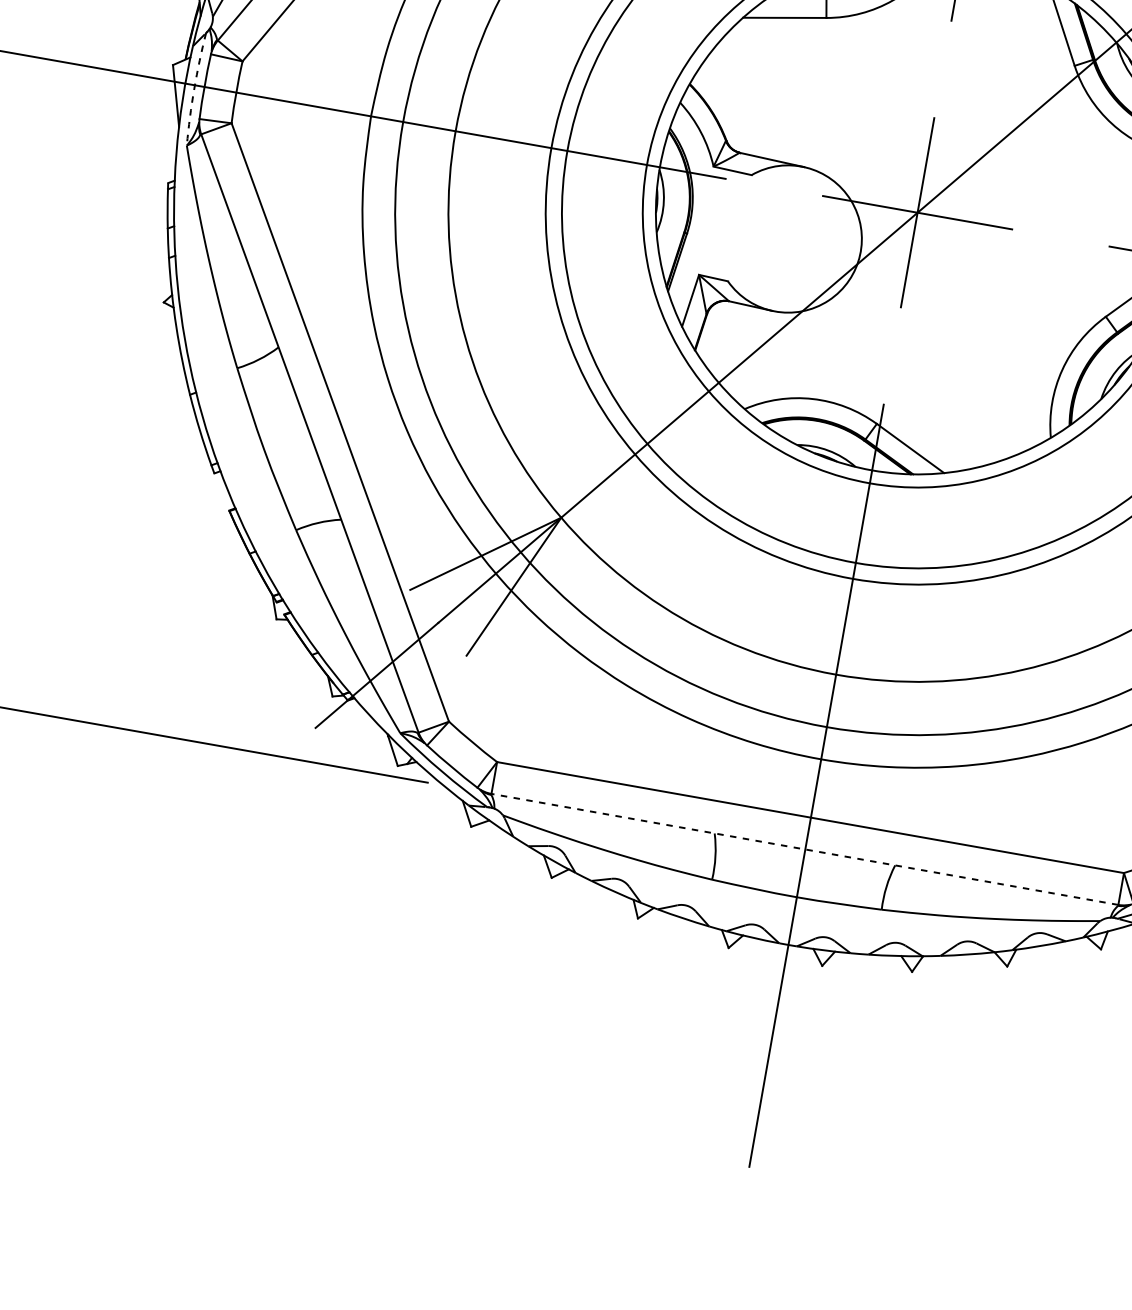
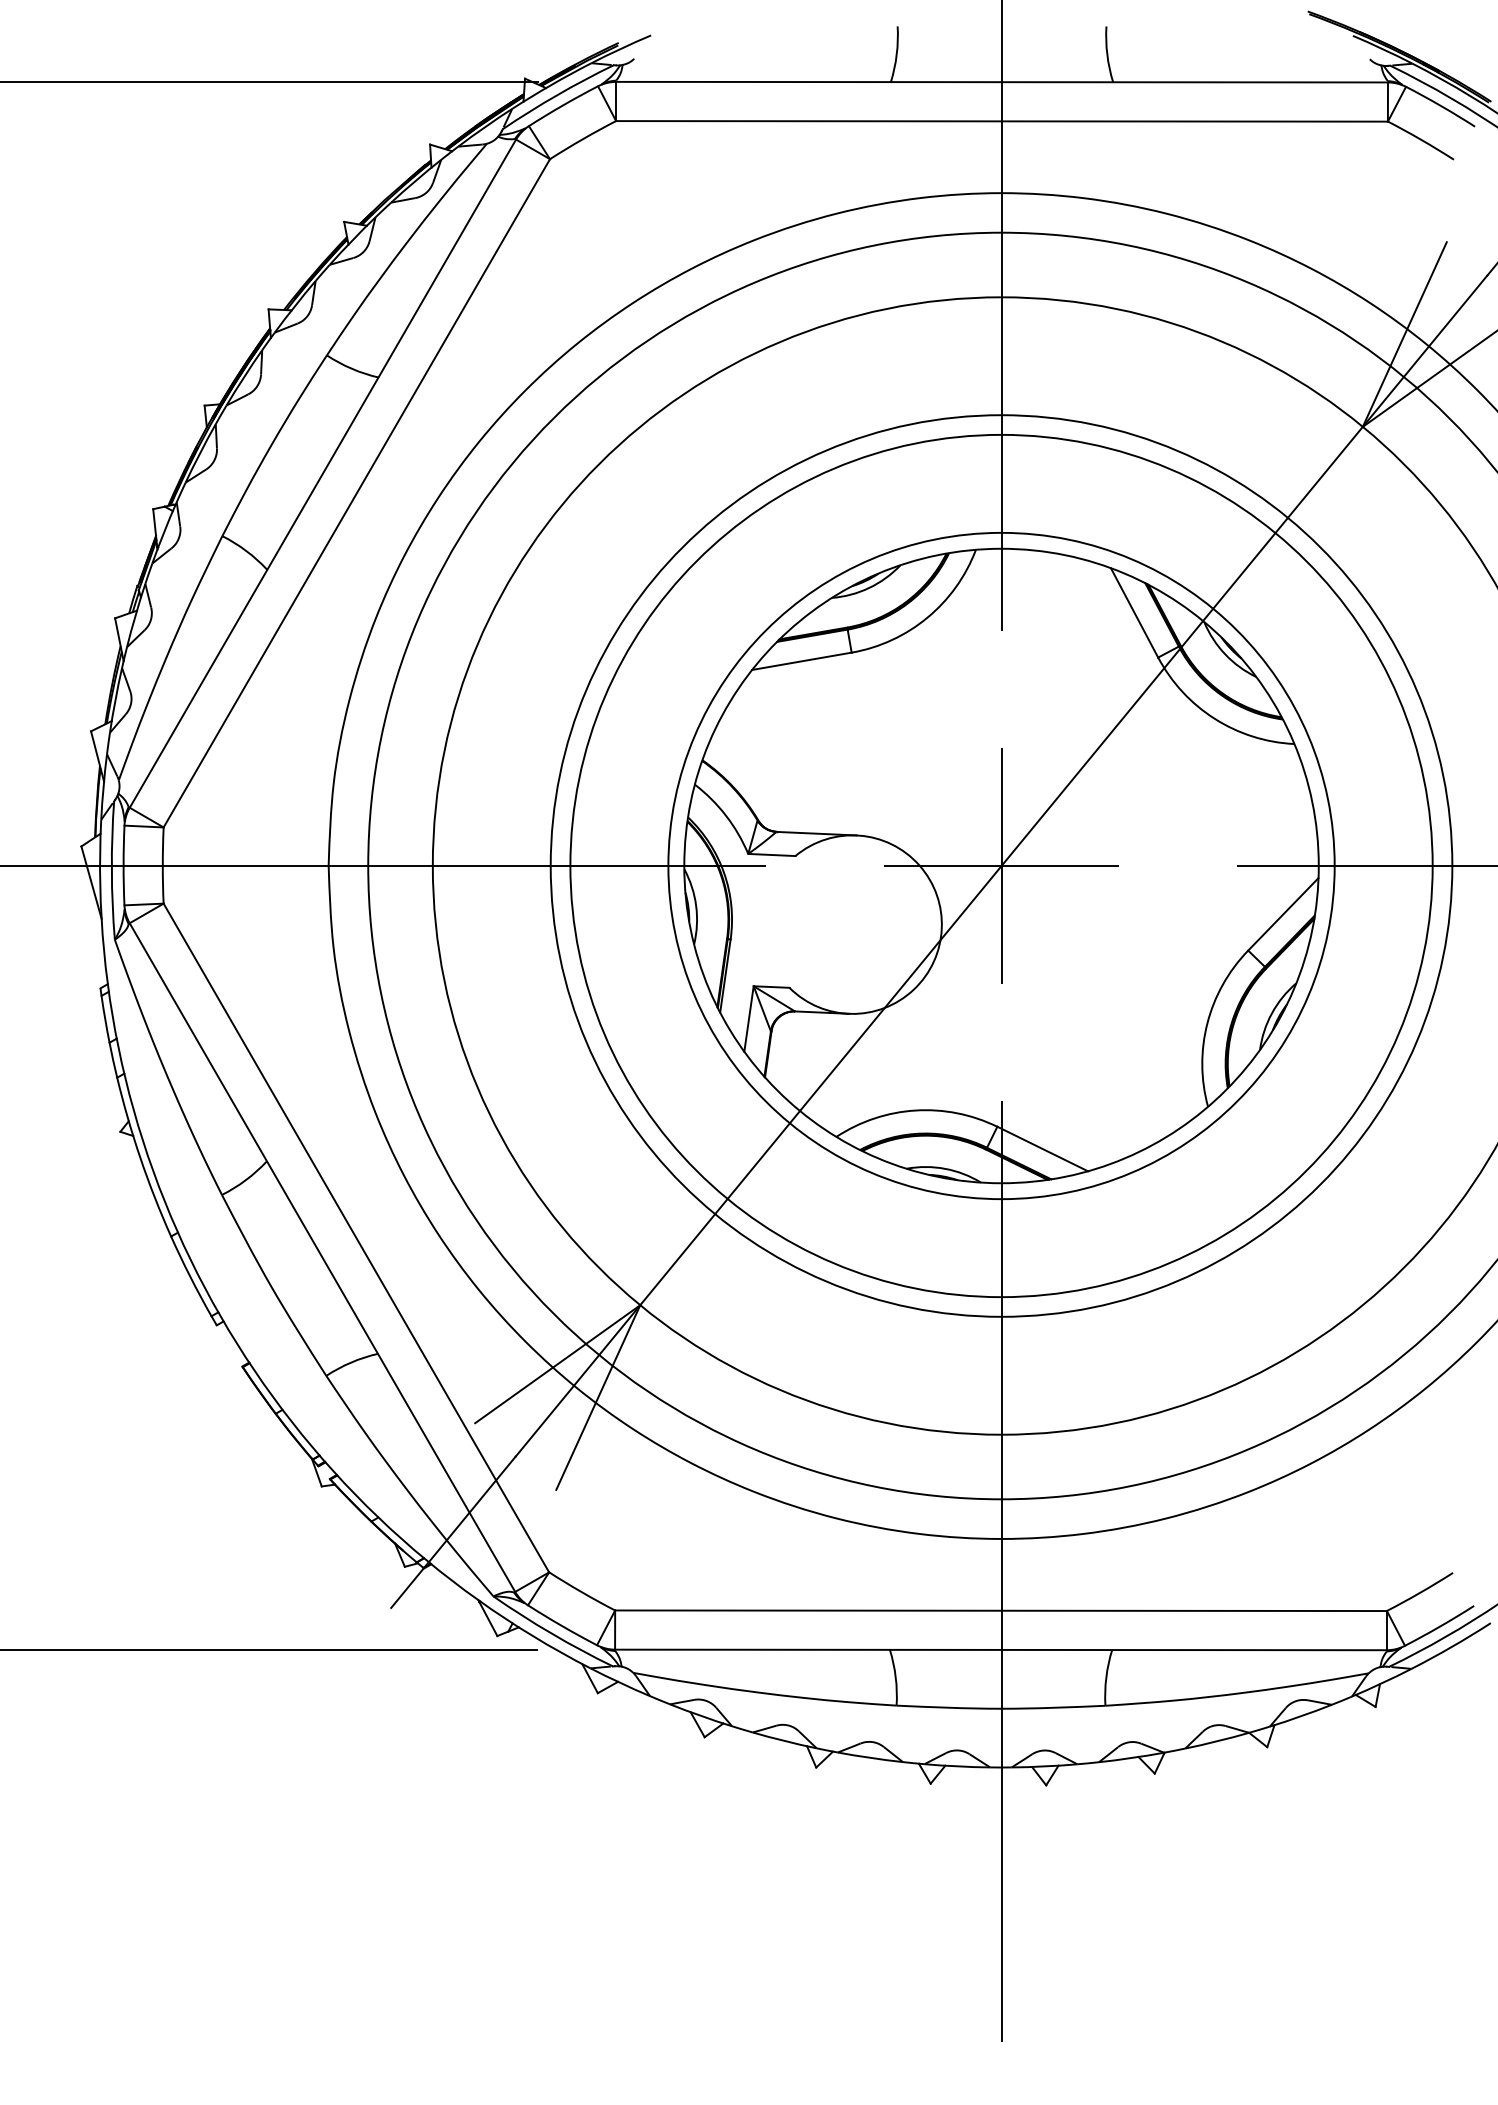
arc: (194, 88) -> (111, 870), dashed -> solid
line: (805, 849) -> (1001, 1649), dashed -> solid

